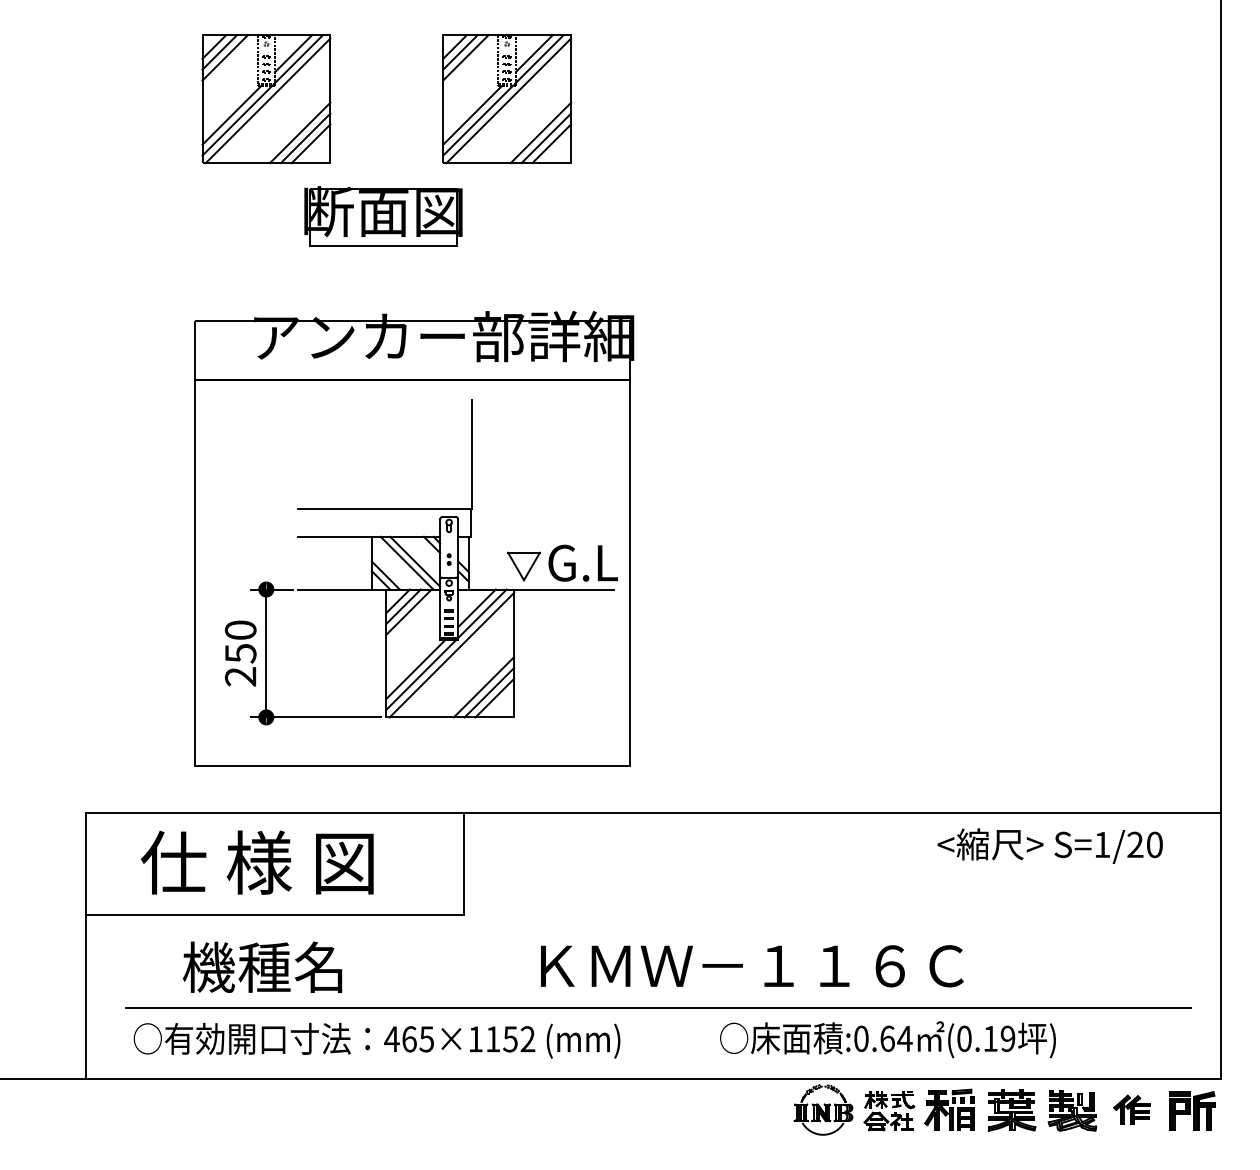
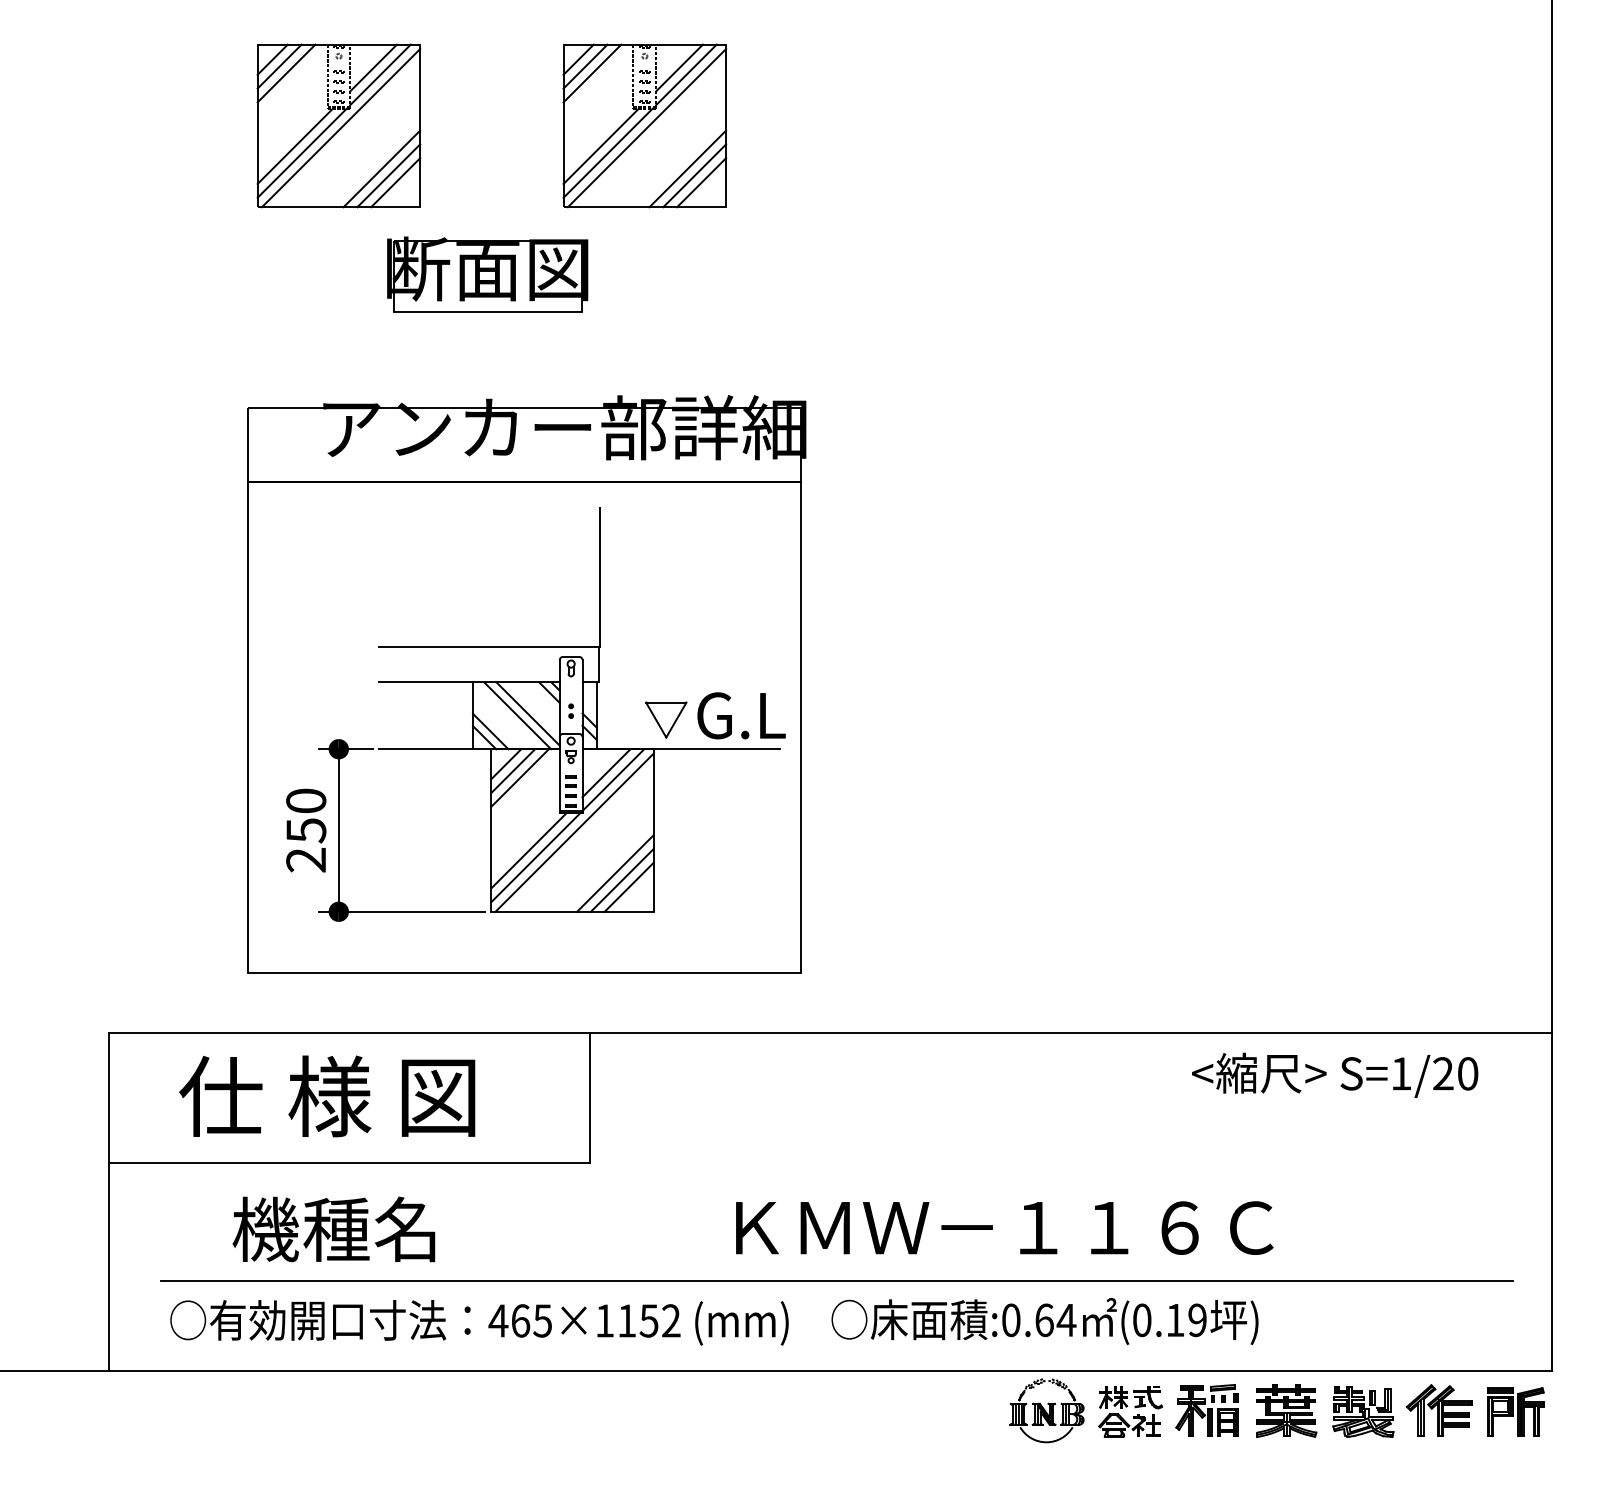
text: (752, 966) -> (1004, 1228), moved
text: (887, 1039) -> (1044, 1321), moved
part: (1131, 1109) -> (1438, 1410), size x1.43

